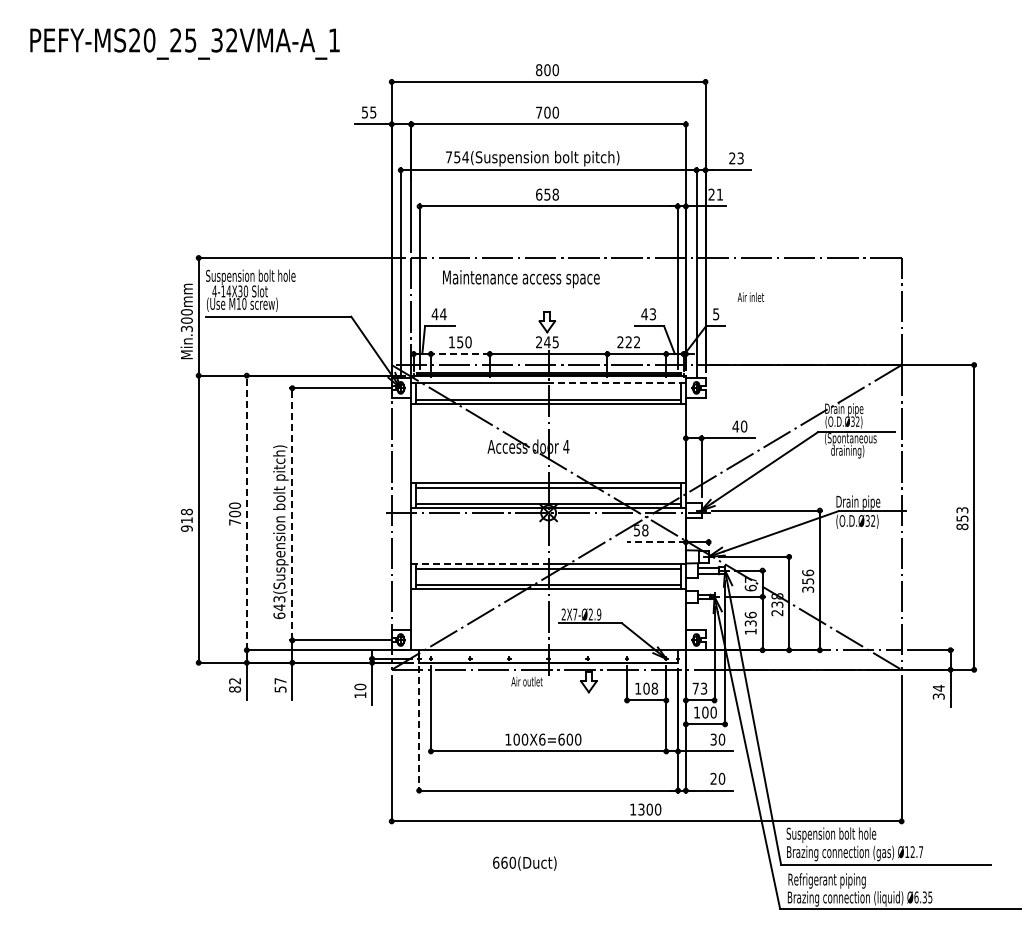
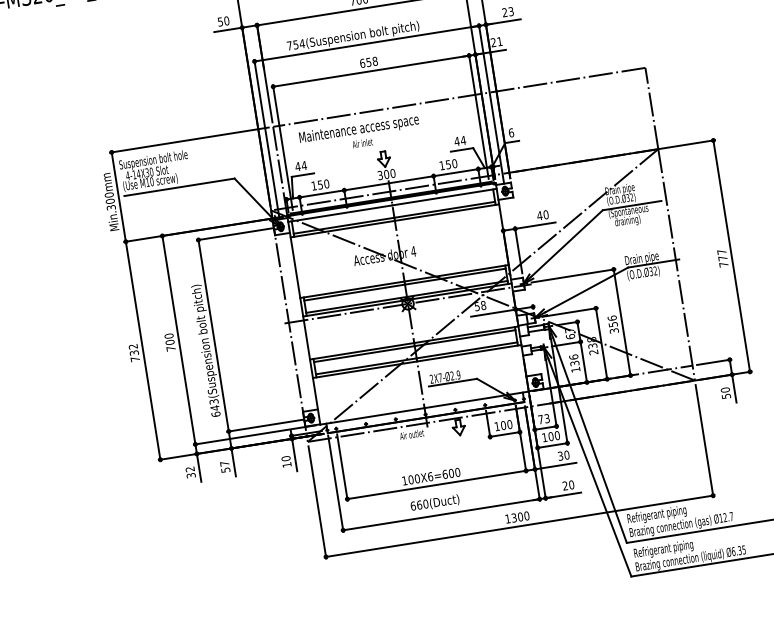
text: (373, 112) -> (226, 20), 55 -> 50
text: (750, 297) -> (362, 143), moved
text: (652, 314) -> (463, 140), 43 -> 44
text: (716, 314) -> (511, 133), 5 -> 6
text: (547, 342) -> (386, 174), 245 -> 300
text: (628, 342) -> (448, 164), 222 -> 150
line: (459, 354) -> (321, 194), dashed -> solid
line: (617, 383) -> (444, 197), dashed -> solid
line: (246, 512) -> (178, 339), dashed -> solid
line: (292, 513) -> (213, 335), dashed -> solid
text: (962, 518) -> (722, 258), 853 -> 777
text: (186, 519) -> (133, 352), 918 -> 732
line: (655, 542) -> (492, 313), dashed -> solid
line: (479, 564) -> (361, 351), dashed -> solid
text: (654, 688) -> (509, 424), 108 -> 100
text: (234, 689) -> (190, 475), 82 -> 32
text: (938, 691) -> (725, 392), 34 -> 50
line: (419, 729) -> (336, 483), dashed -> solid
text: (831, 834) -> (661, 514), Suspension bolt hole -> Refrigerant piping
text: (524, 863) -> (434, 503), moved

